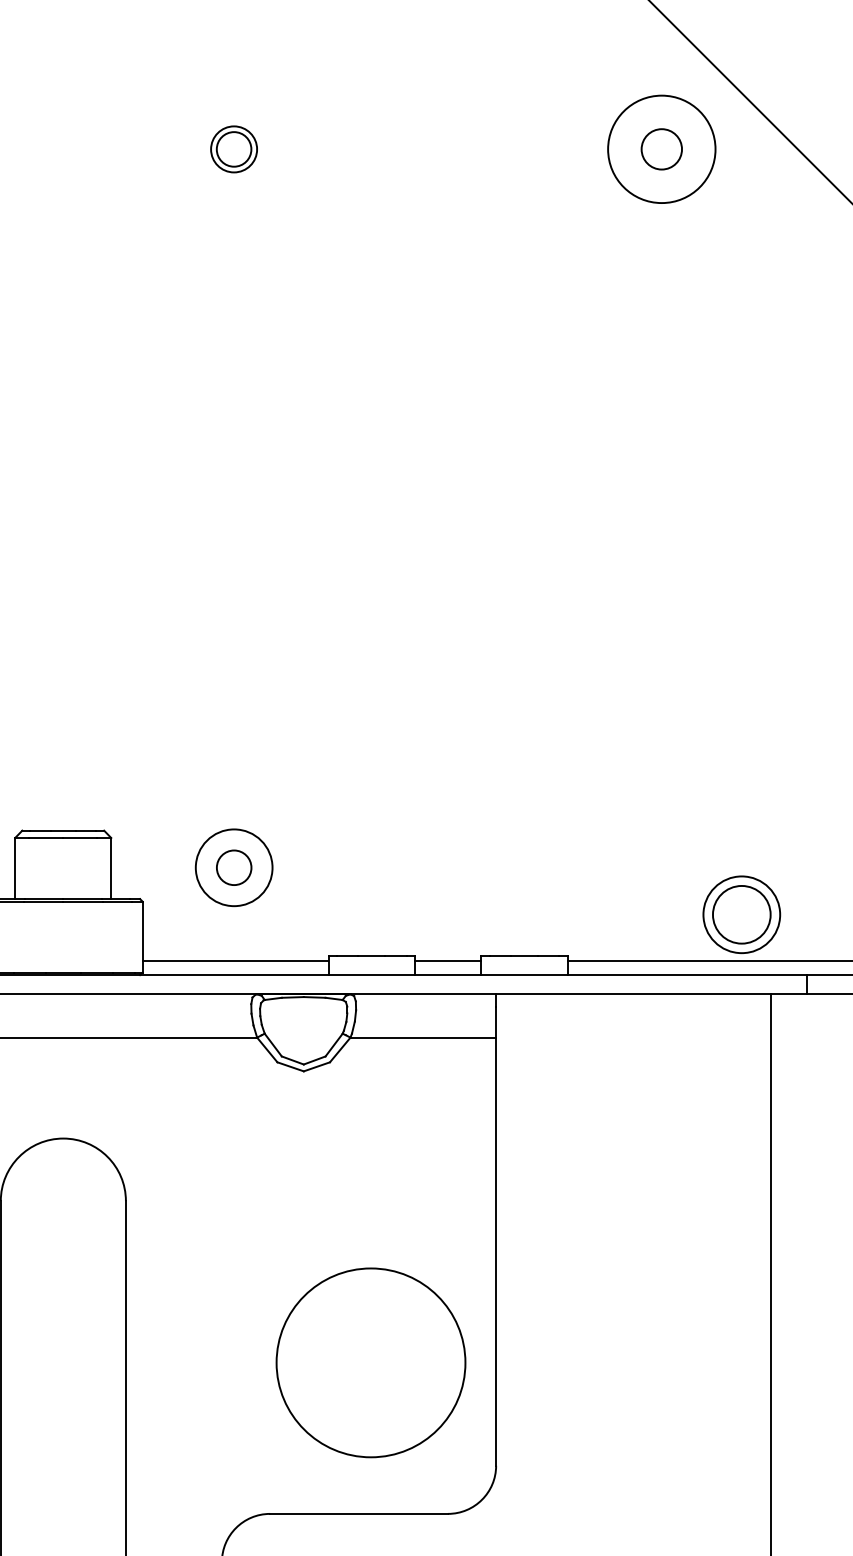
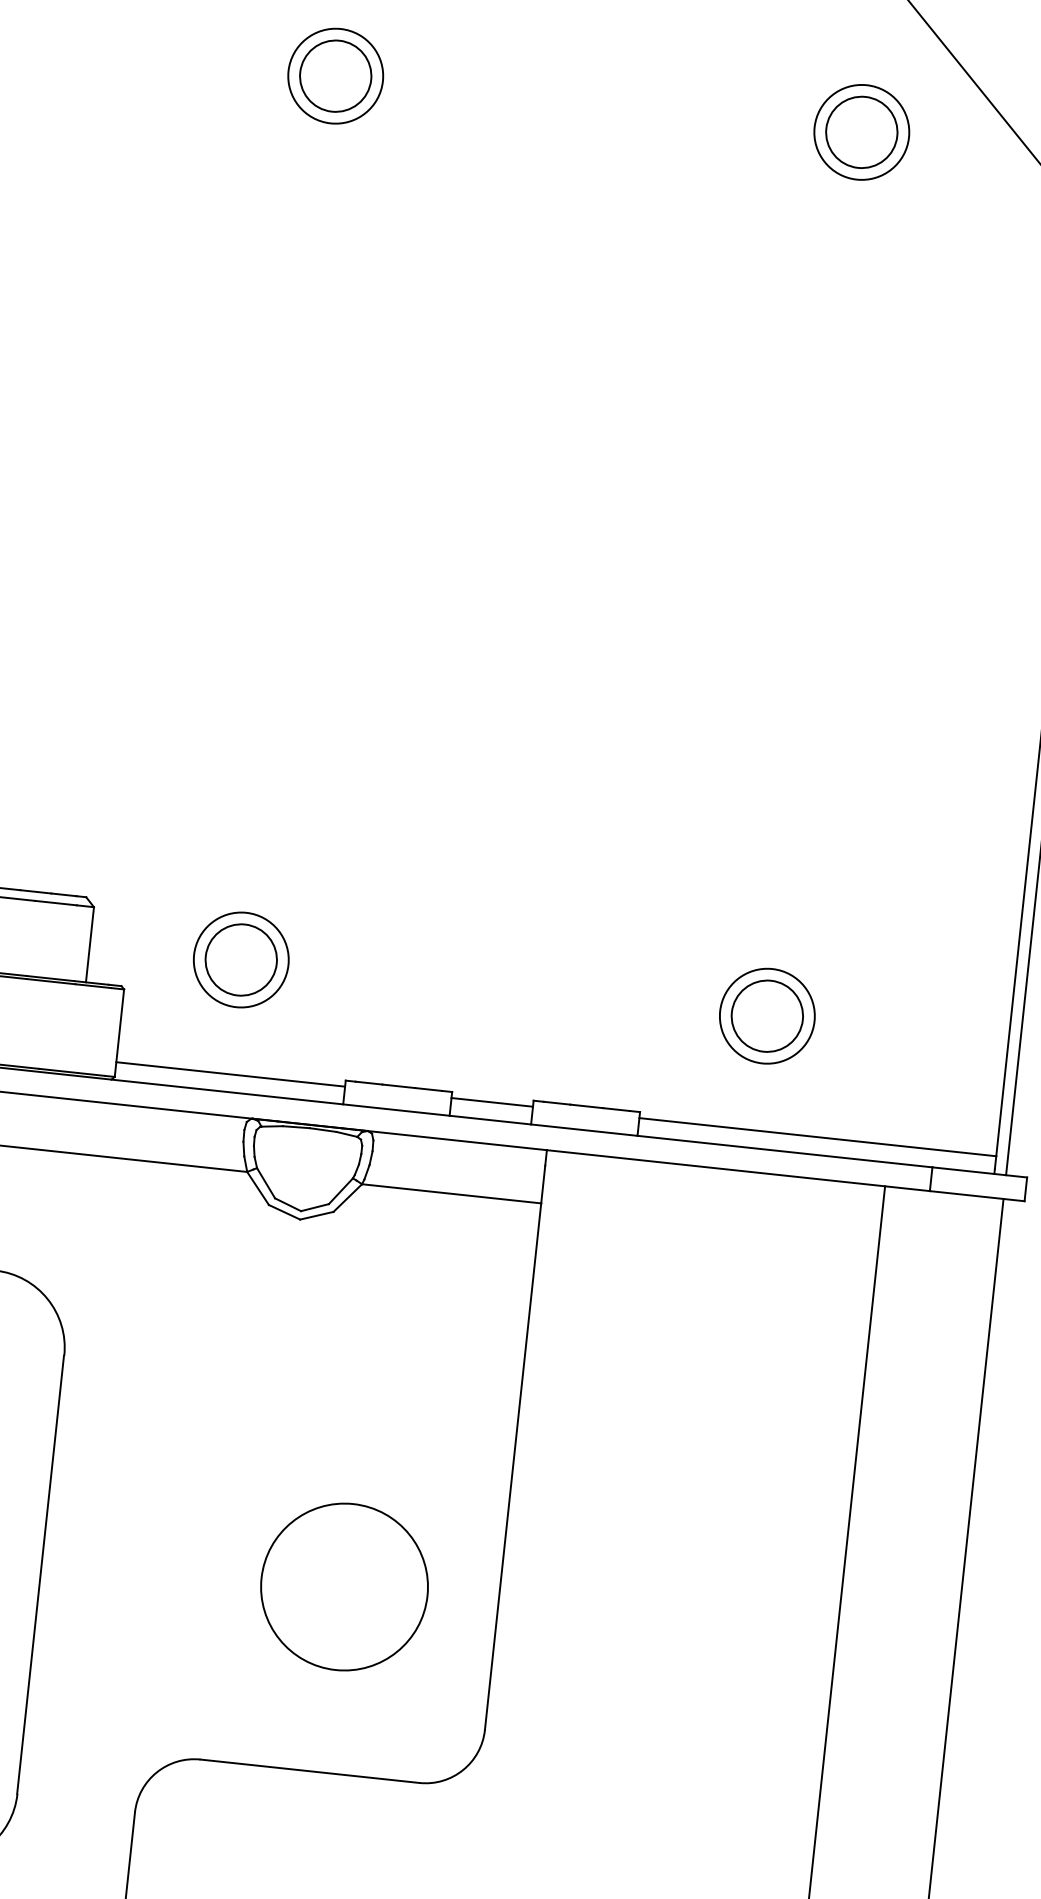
part: (233, 149) -> (334, 76), size x1.67
circle: (661, 149) -> (861, 132), size x0.71
circle: (661, 149) -> (861, 132), size x1.43
circle: (234, 867) -> (241, 959), size x1.67
part: (741, 914) -> (767, 1015), moved
circle: (370, 1362) -> (343, 1586), size x0.71

